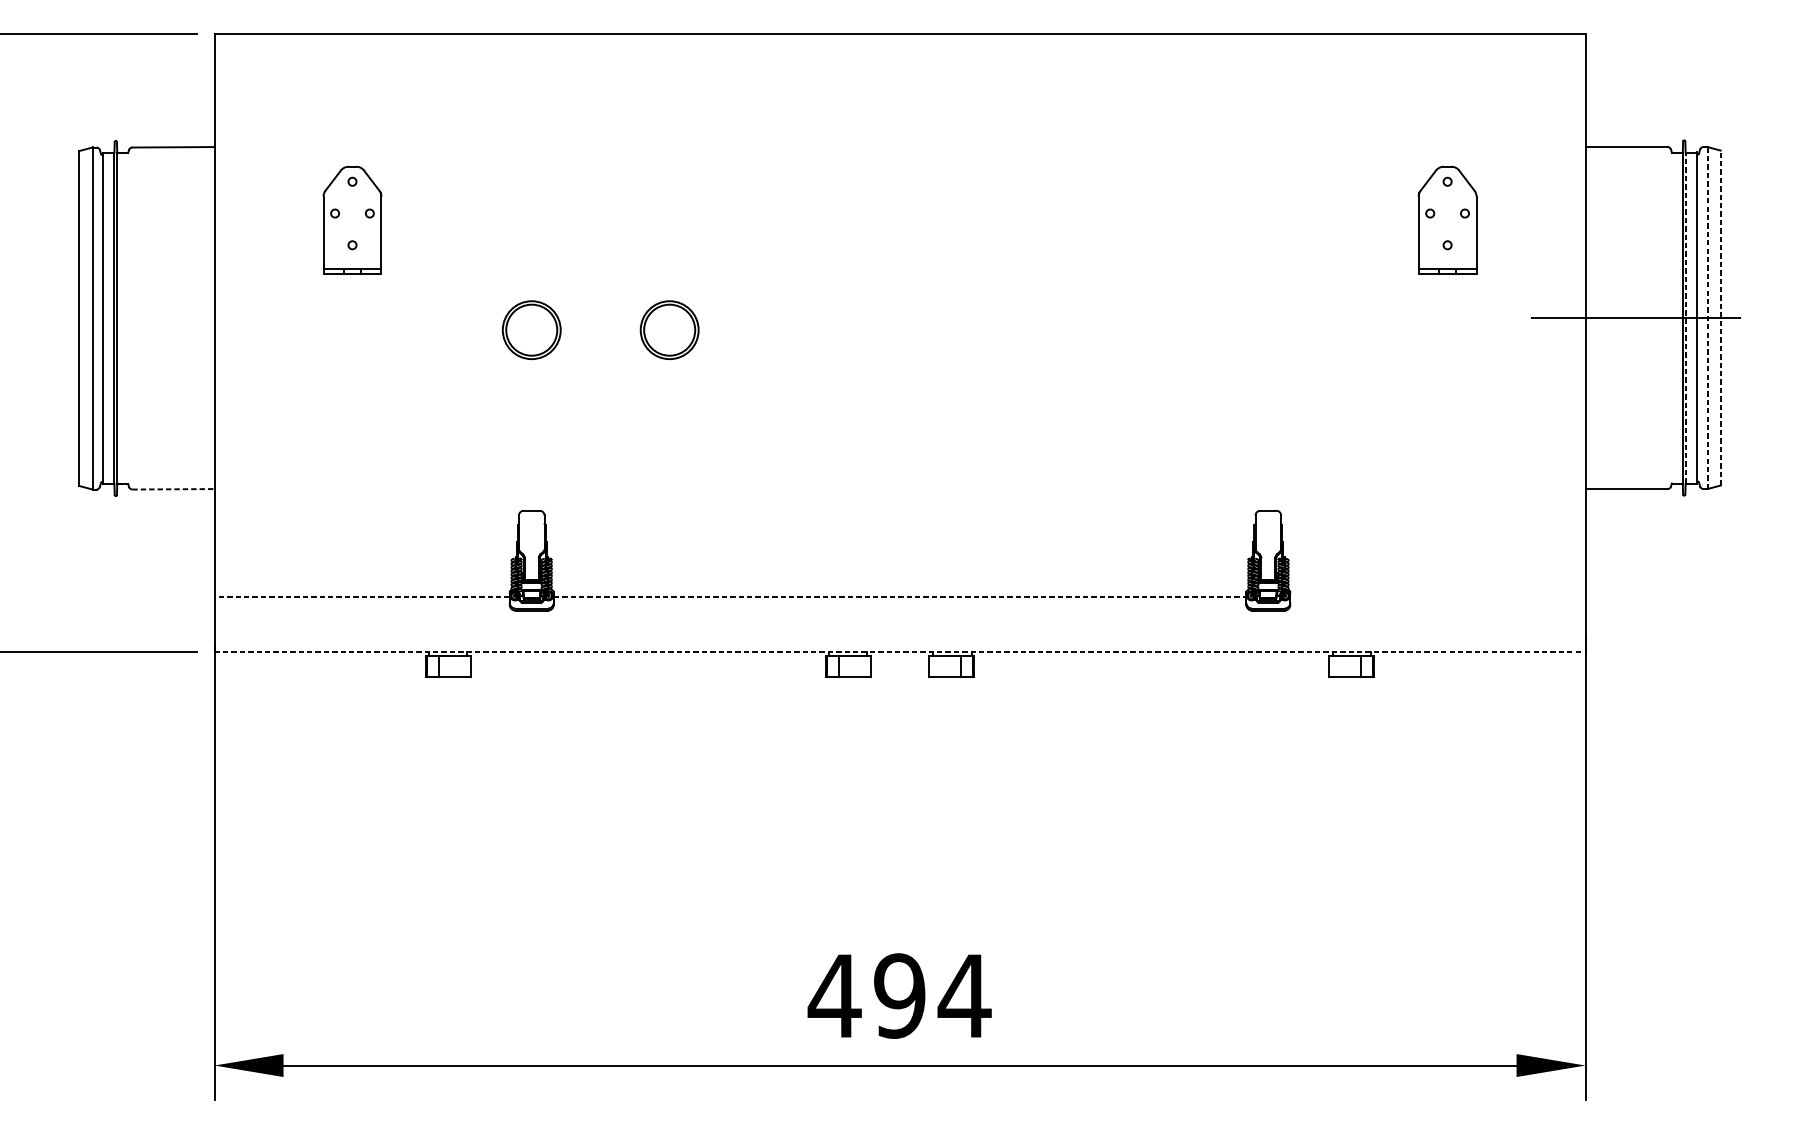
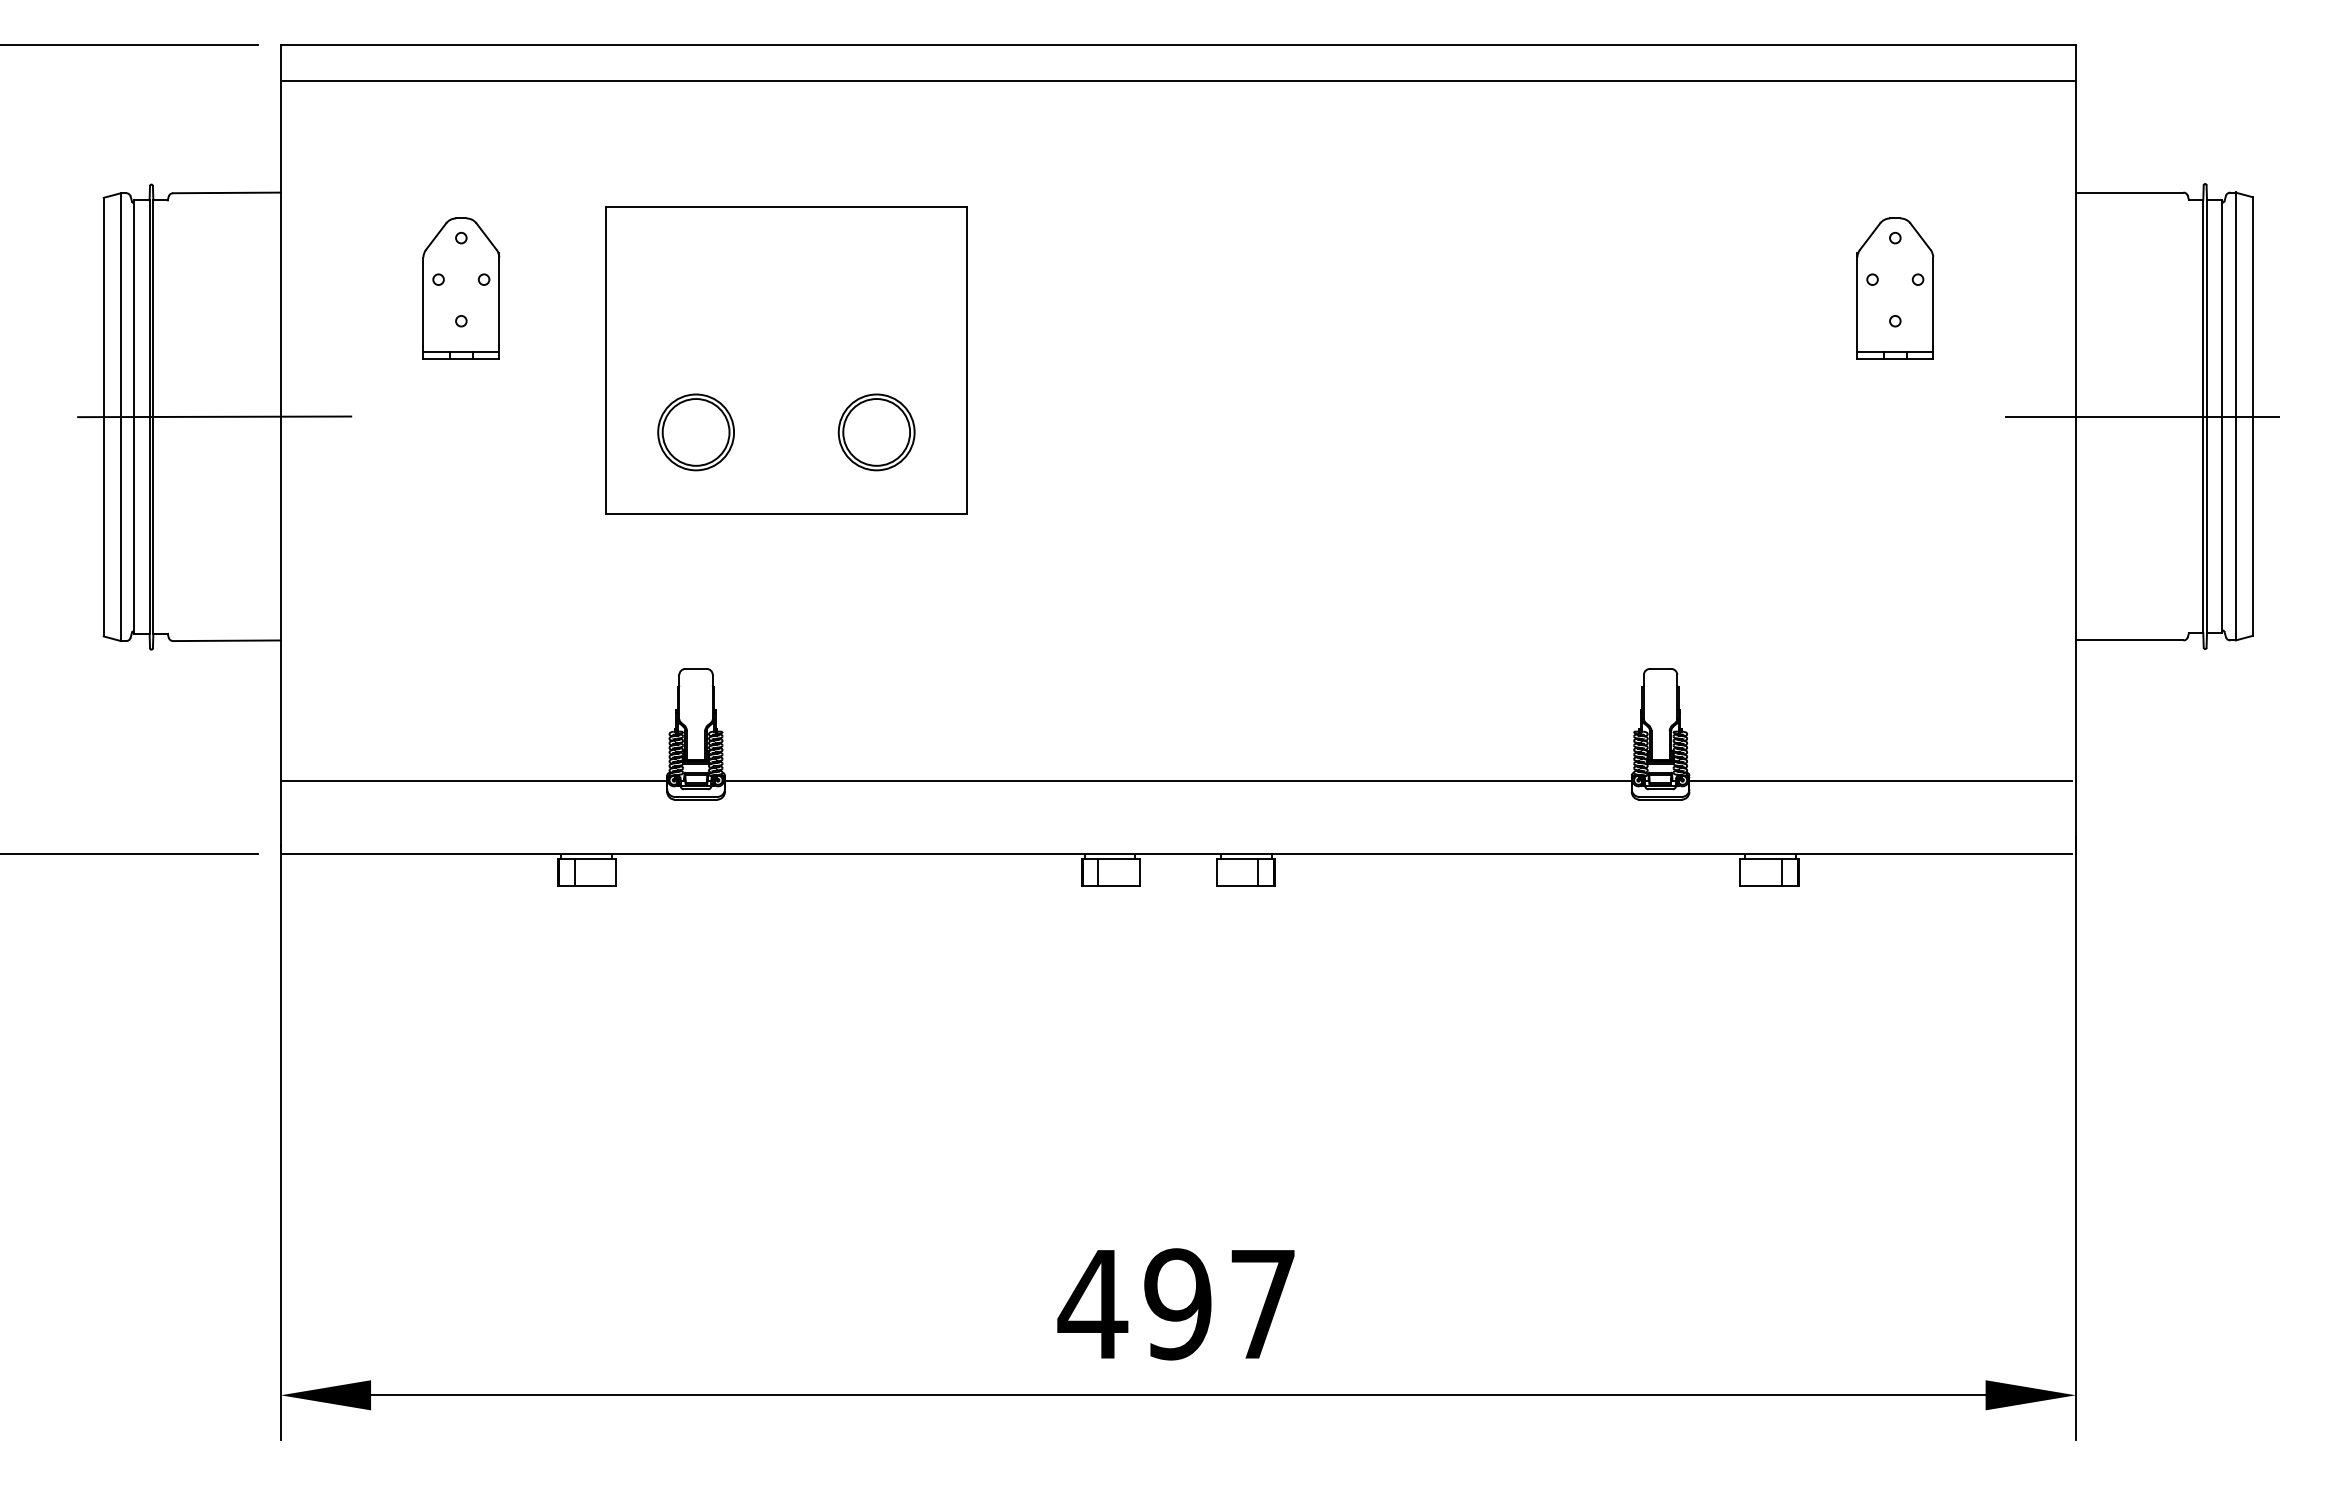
line: (899, 61) -> (1177, 80), added
part: (600, 275) -> (786, 360), added
line: (1720, 317) -> (2252, 415), dashed -> solid
line: (163, 318) -> (214, 416), added
line: (1686, 318) -> (2207, 416), dashed -> solid
line: (1707, 318) -> (2235, 416), dashed -> solid
line: (173, 489) -> (226, 640), dashed -> solid
line: (361, 596) -> (473, 781), dashed -> solid
line: (900, 596) -> (1178, 781), dashed -> solid
line: (1436, 596) -> (1880, 781), added
line: (898, 651) -> (1176, 853), dashed -> solid
text: (964, 996) -> (1262, 1304), 494 -> 497

